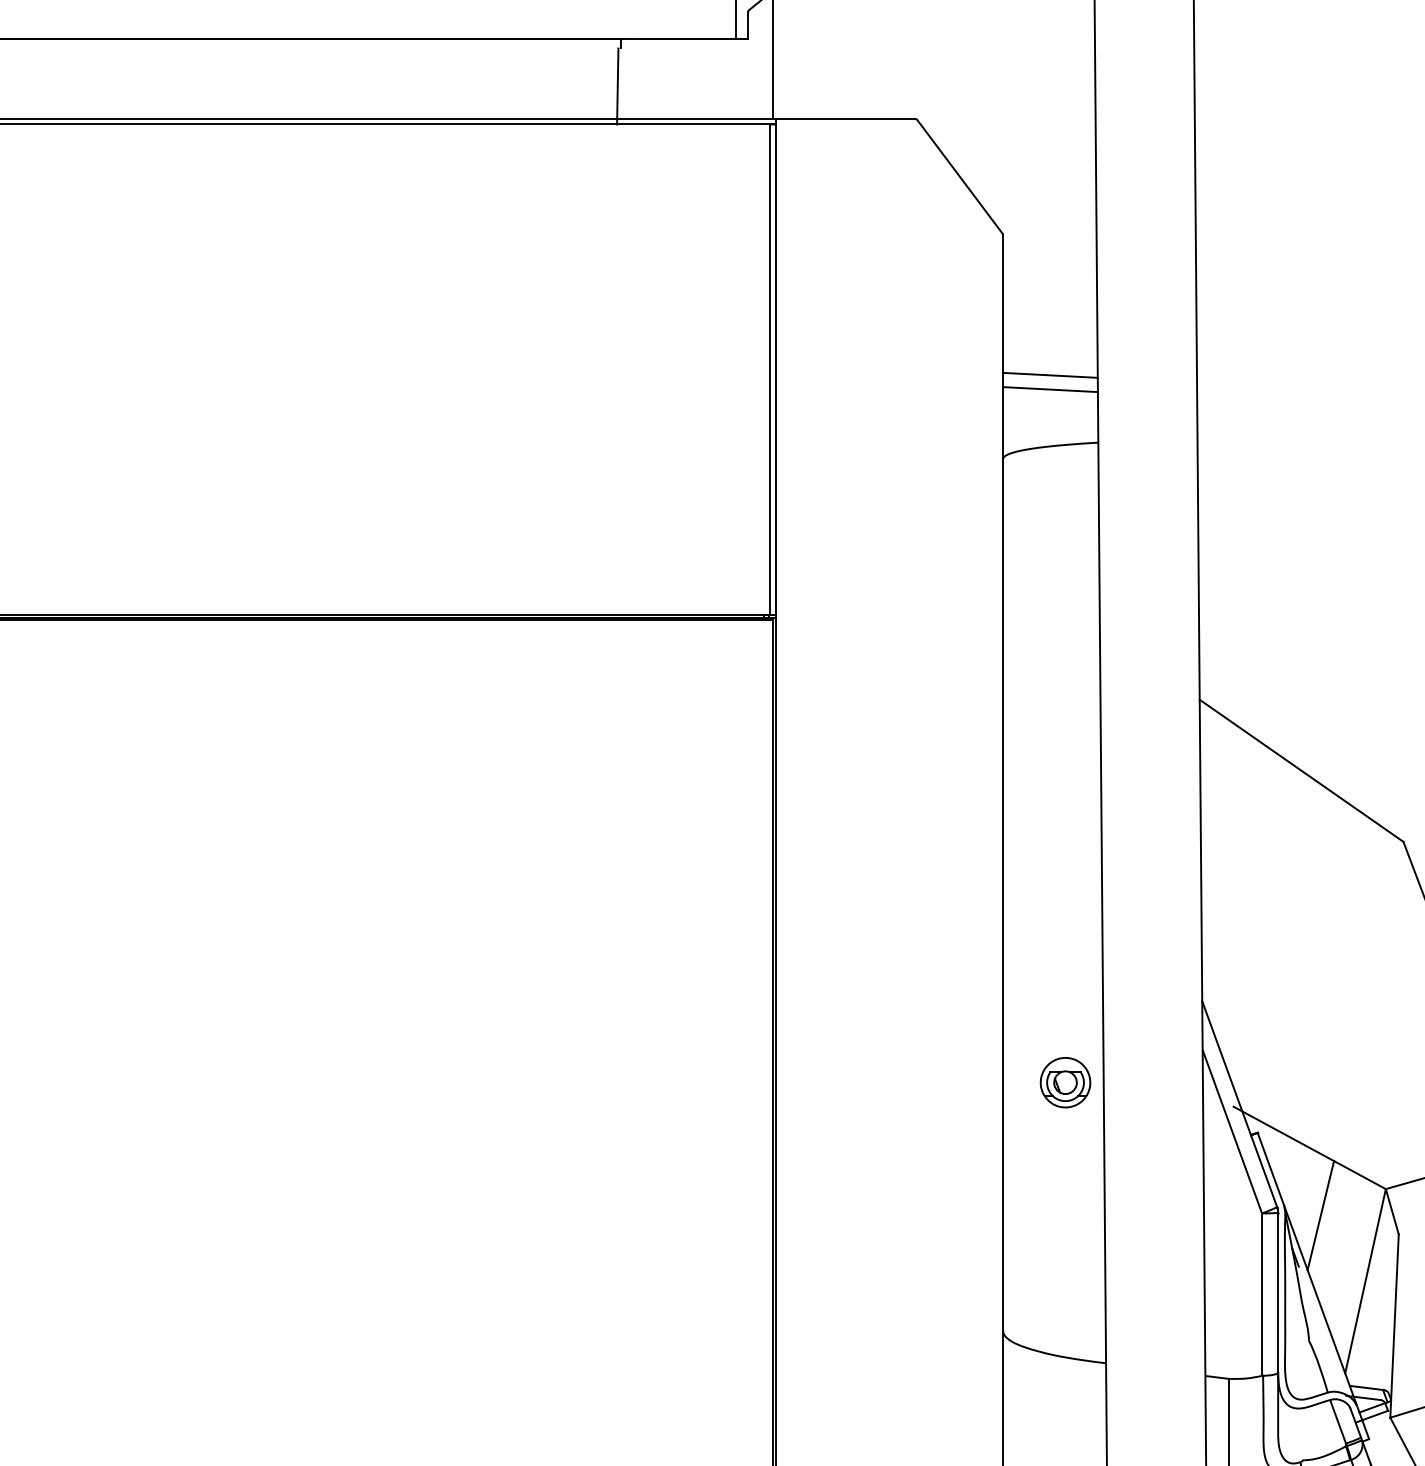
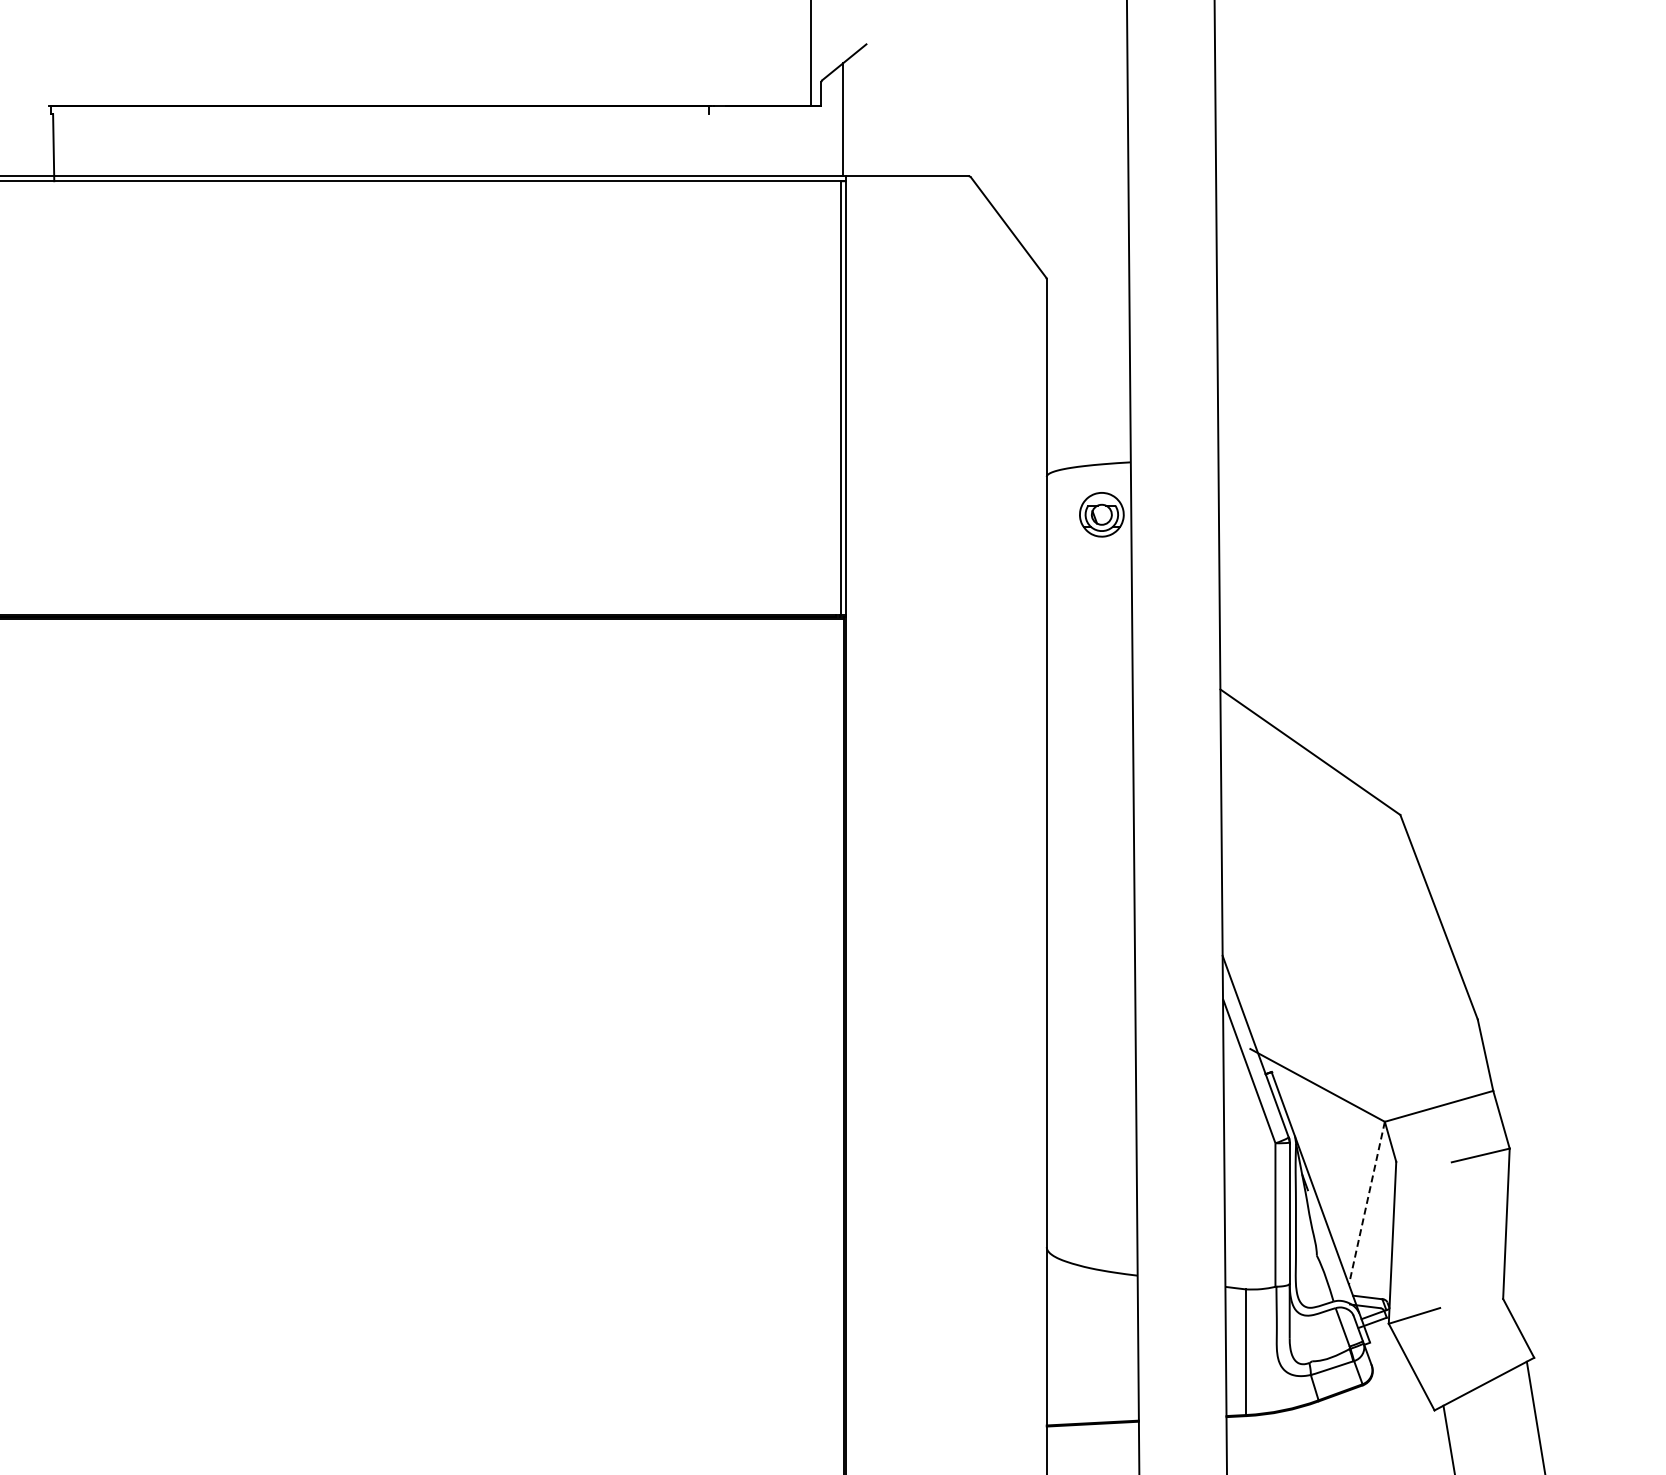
line: (616, 86) -> (705, 147), removed
line: (1050, 374) -> (1088, 402), removed
line: (1050, 389) -> (1088, 415), removed
part: (1065, 1082) -> (1101, 514), moved
line: (1320, 1215) -> (1327, 1145), removed
line: (1365, 1281) -> (1366, 1203), solid -> dashed

